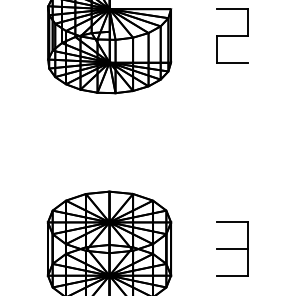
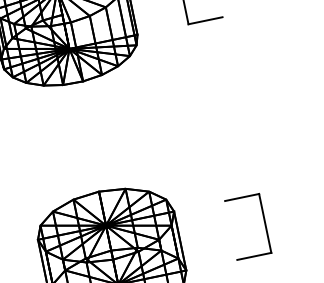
line: (232, 249) -> (248, 227), removed

